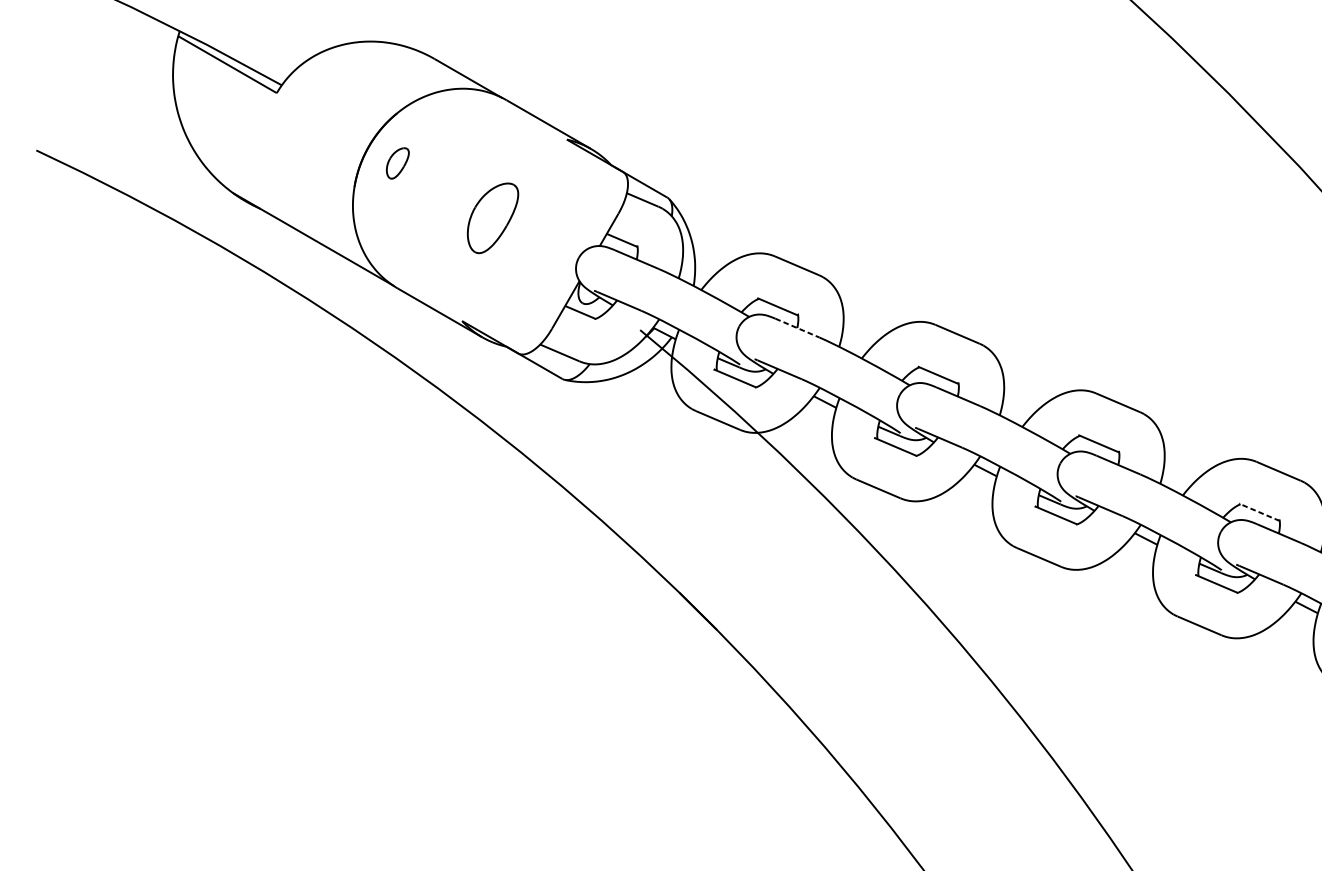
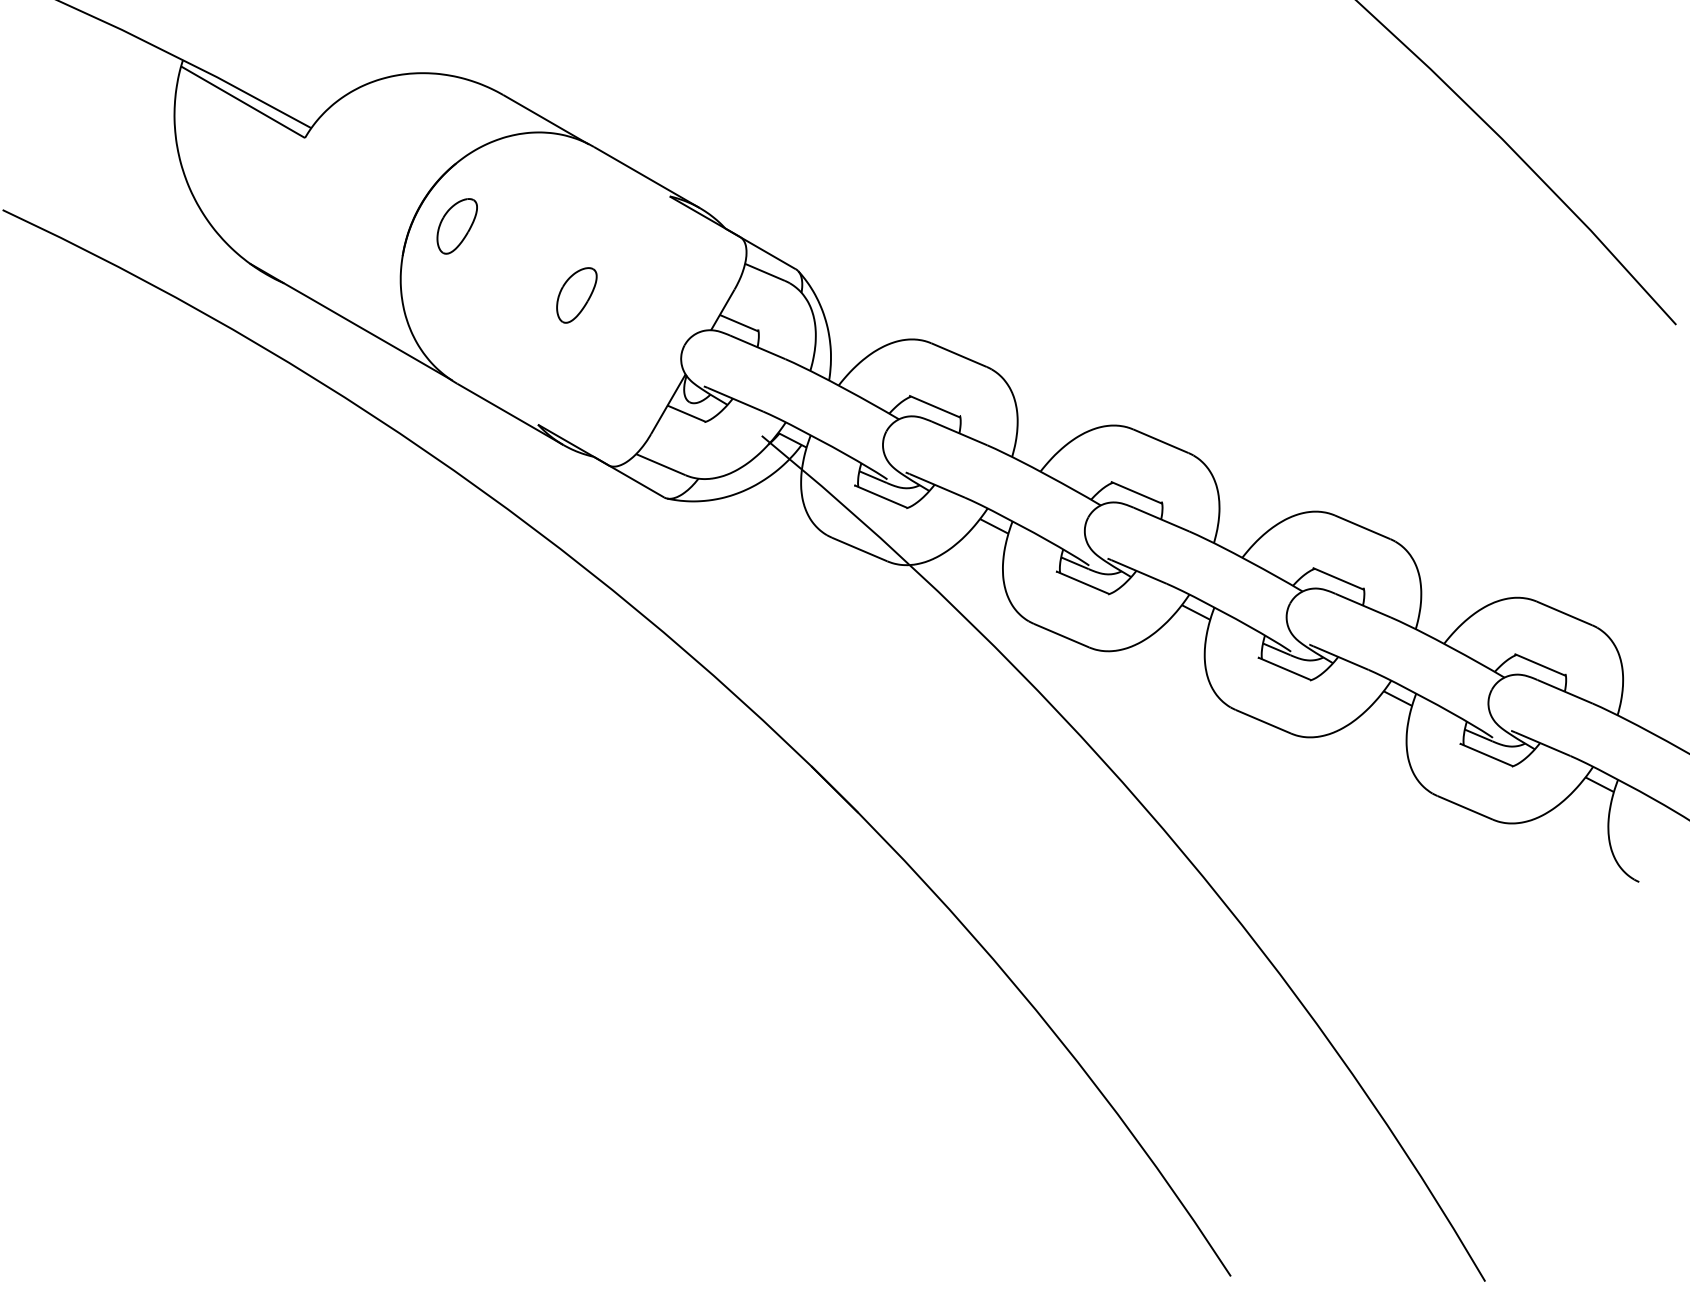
part: (397, 163) -> (456, 226), size x1.43
part: (492, 218) -> (576, 295), size x0.62
line: (798, 328) -> (960, 433), dashed -> solid
line: (1259, 511) -> (1540, 664), dashed -> solid

